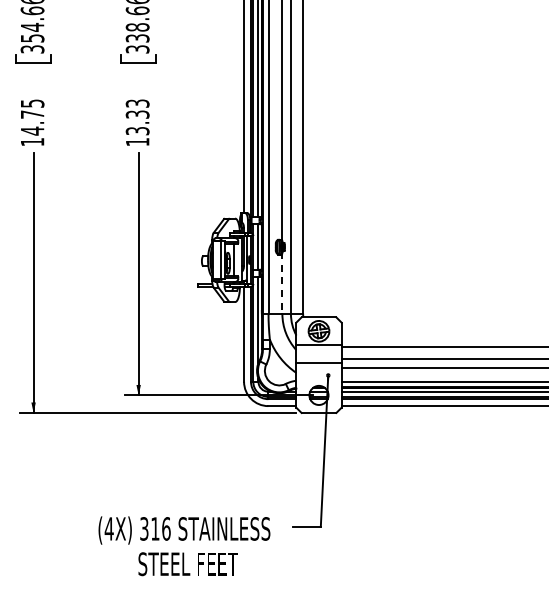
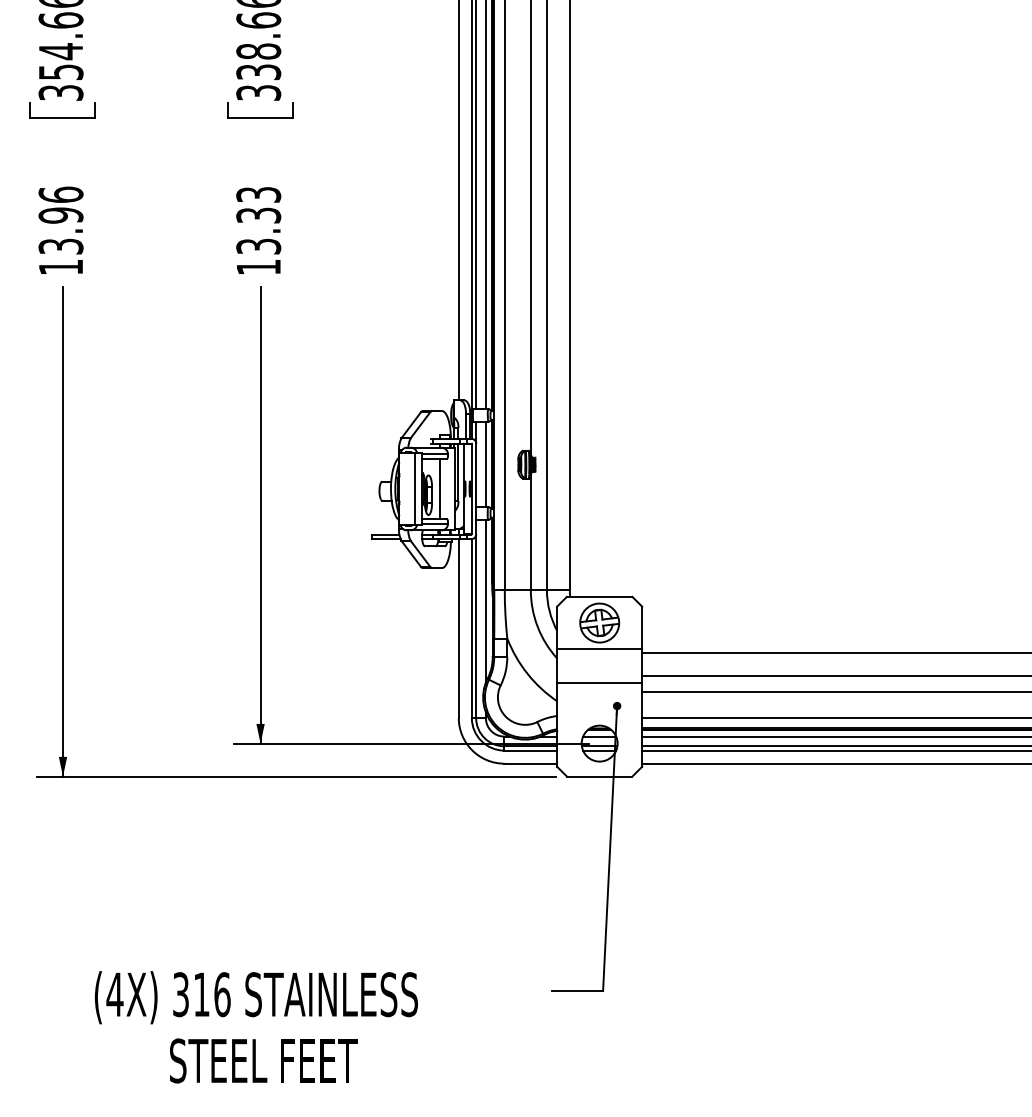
text: (32, 117) -> (60, 220), 14.75 -> 13.96
line: (282, 283) -> (531, 533), dashed -> solid
text: (184, 546) -> (256, 1027), moved

